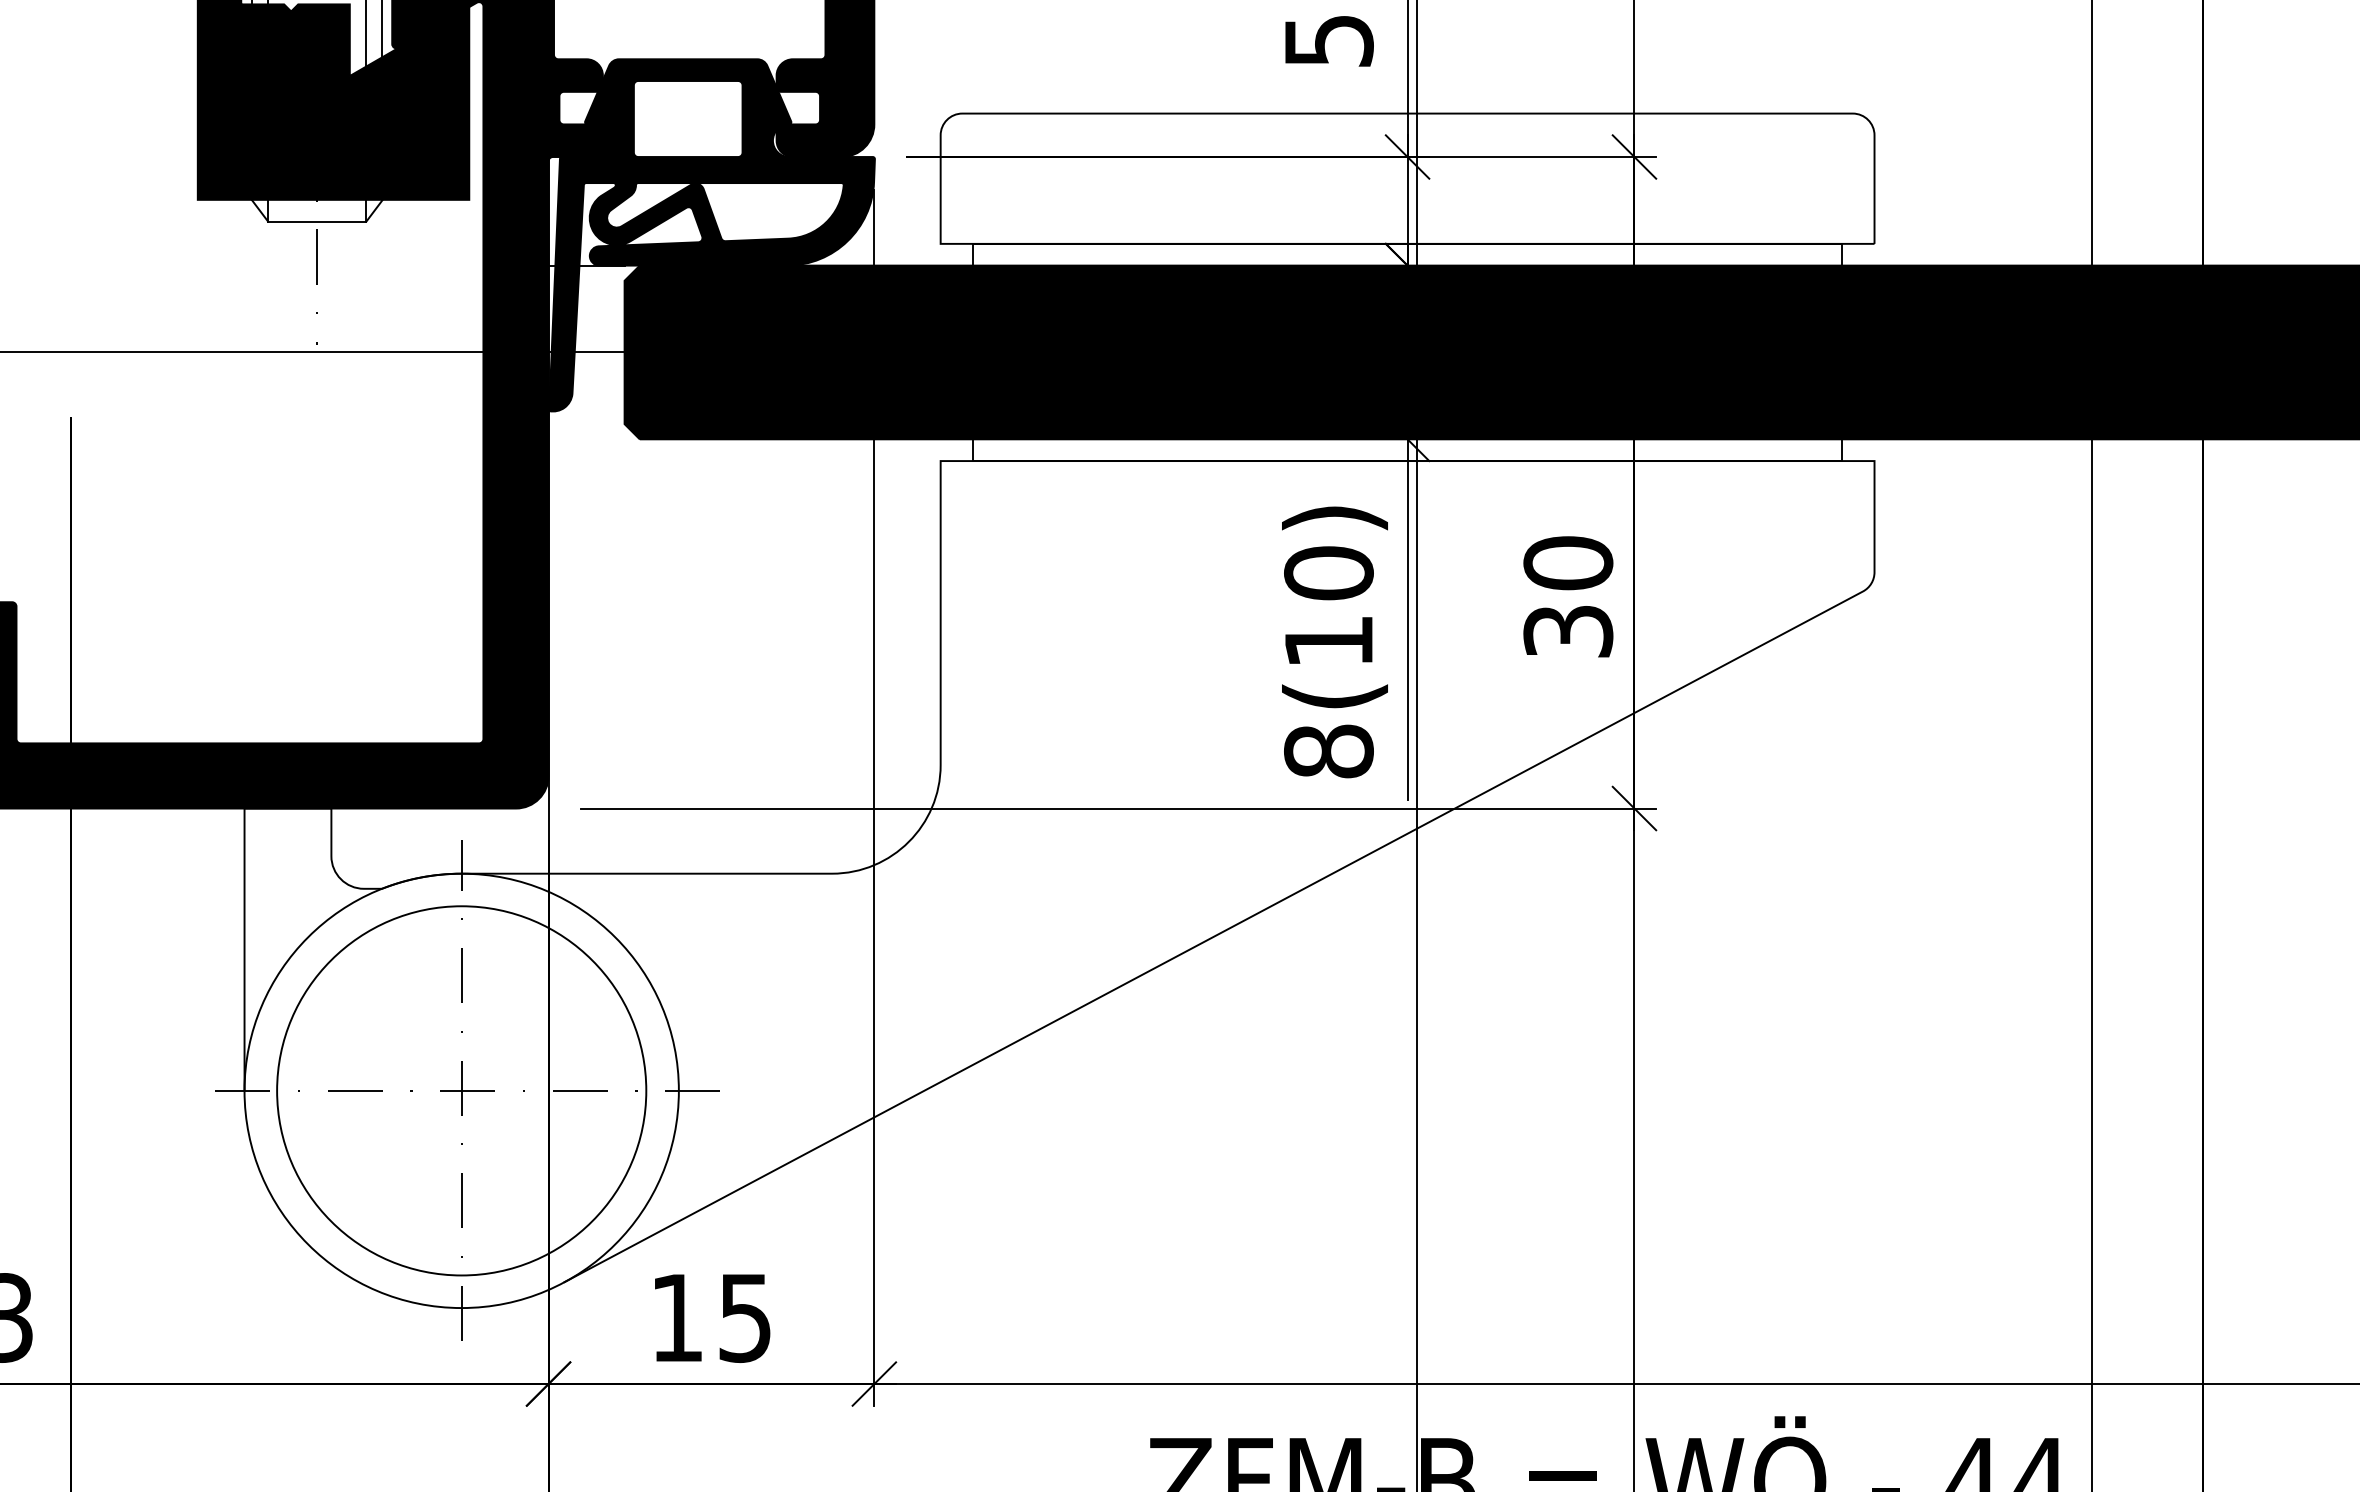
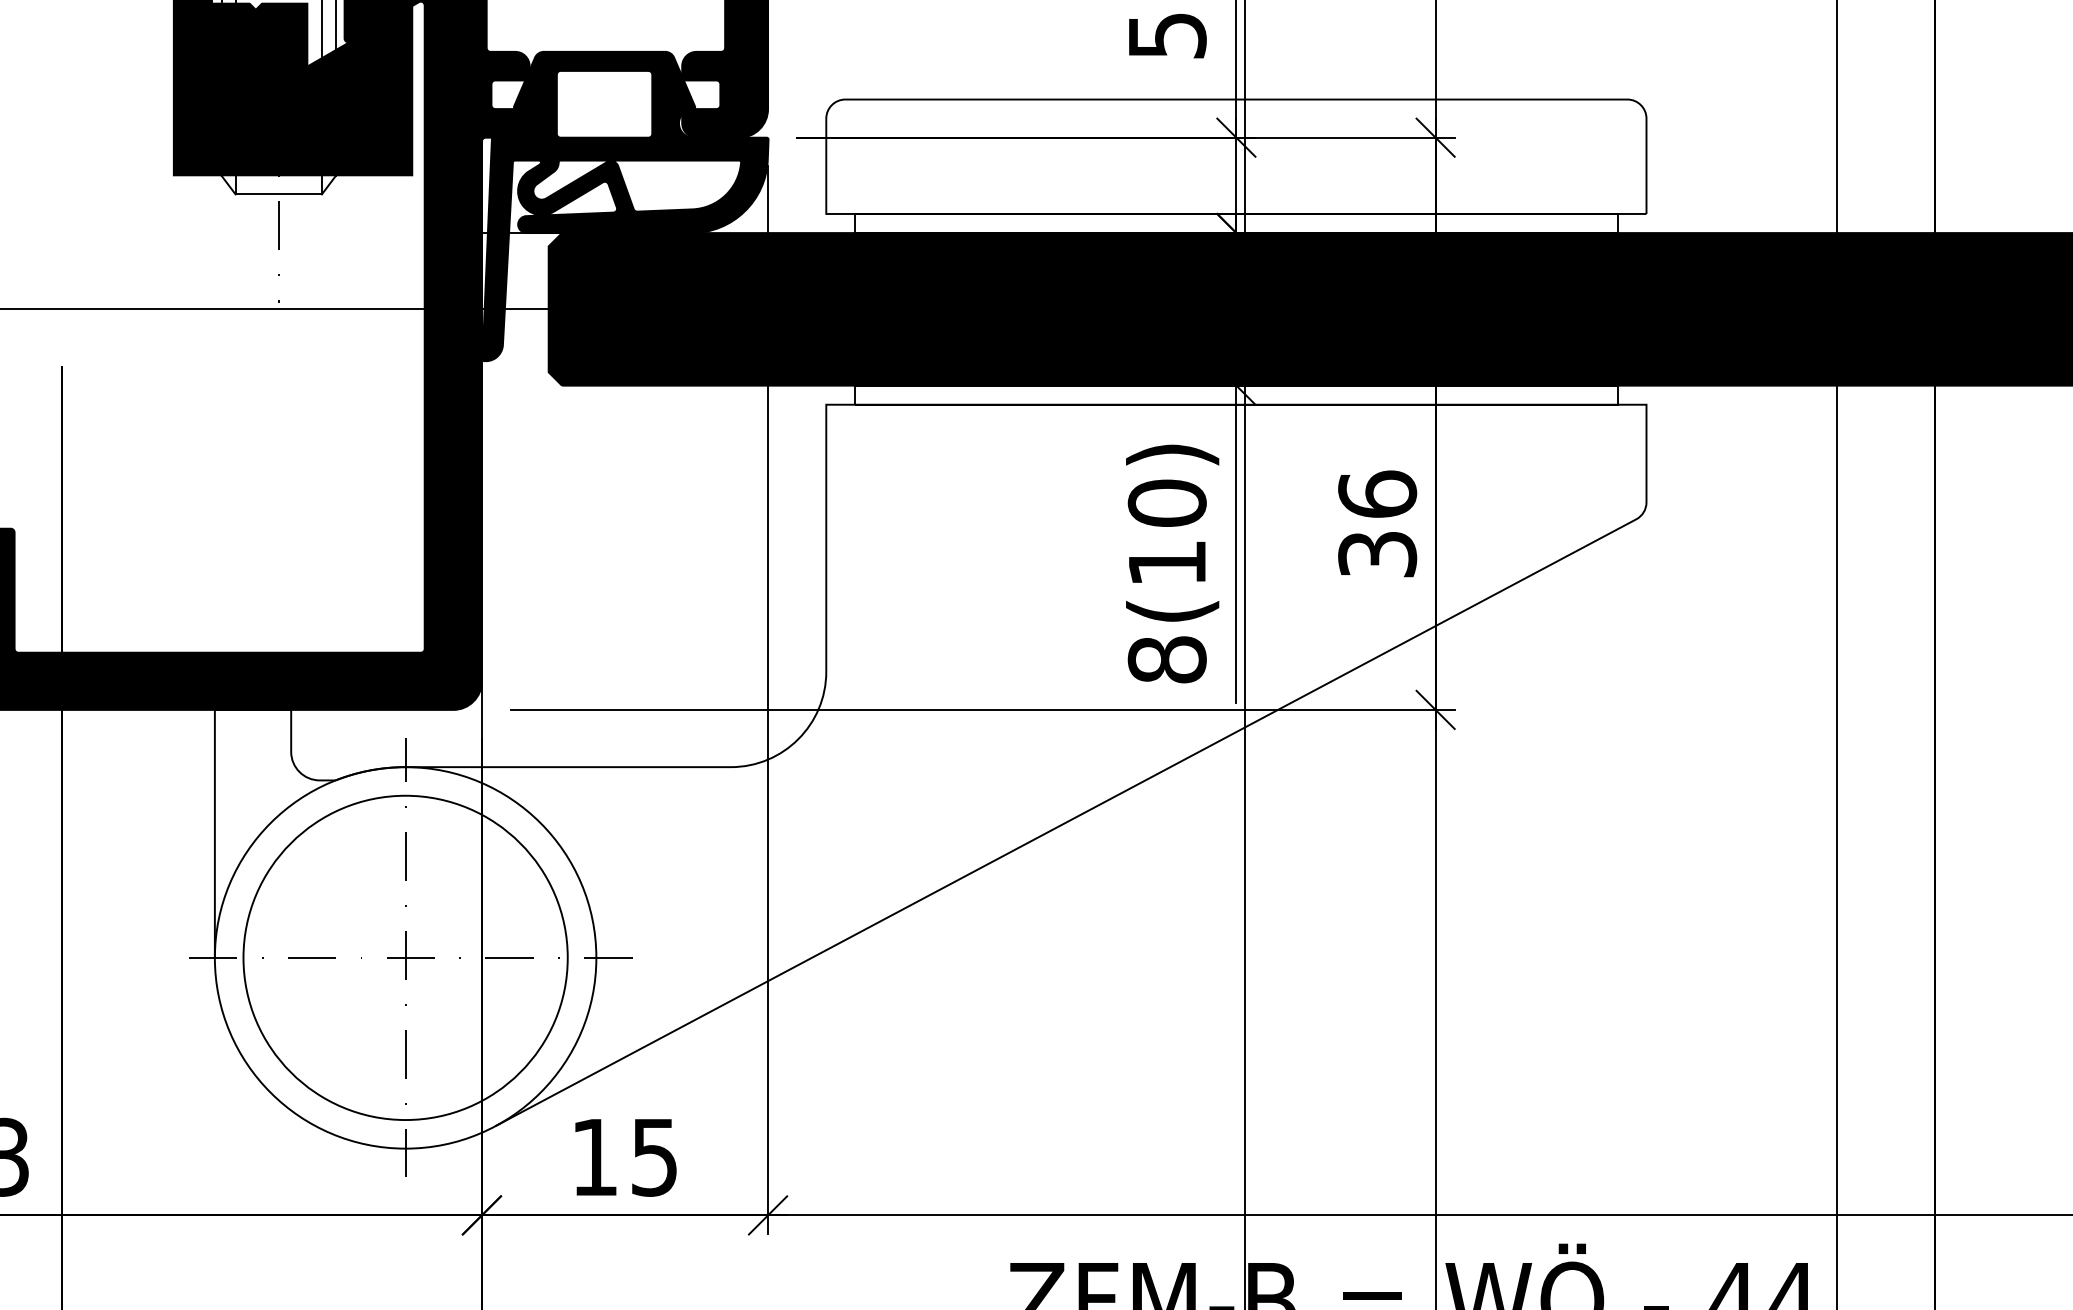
text: (1568, 562) -> (1377, 493), 30 -> 36

